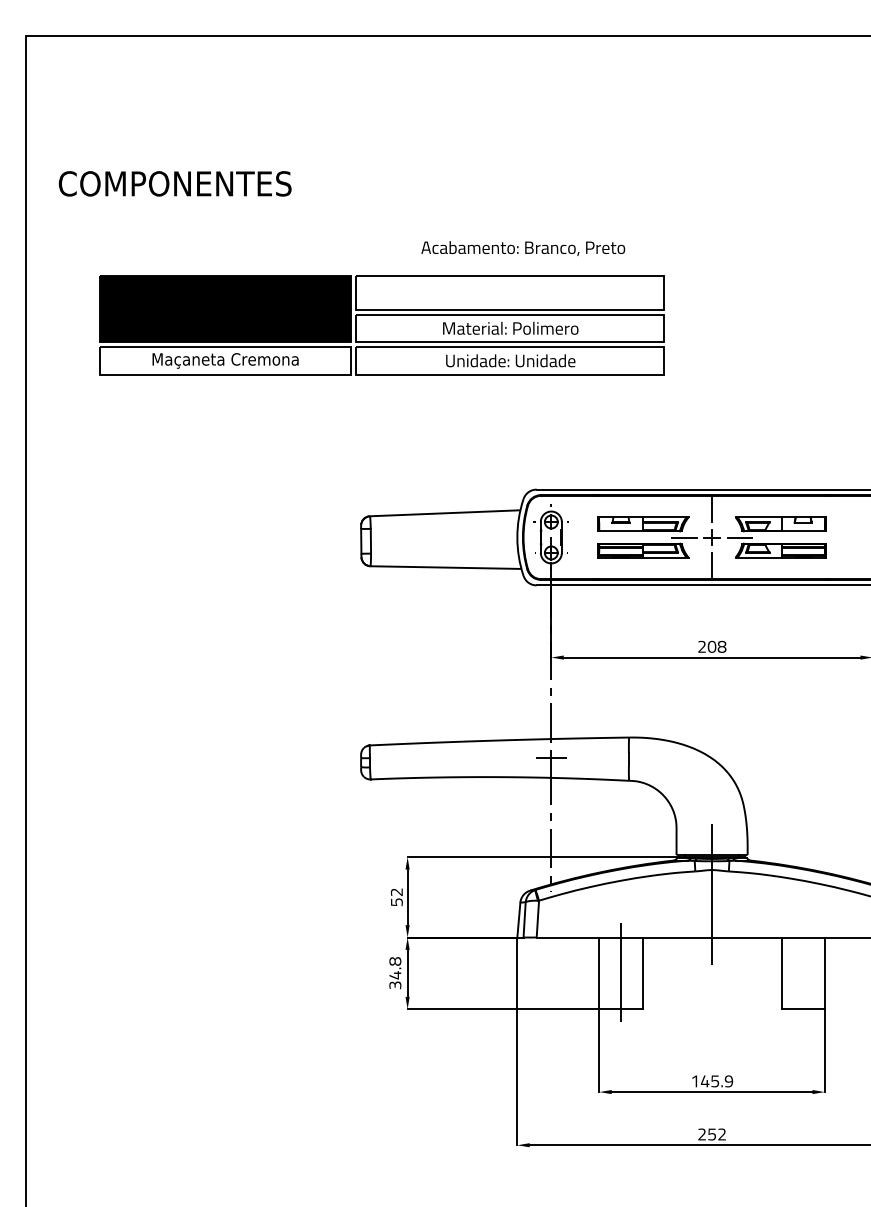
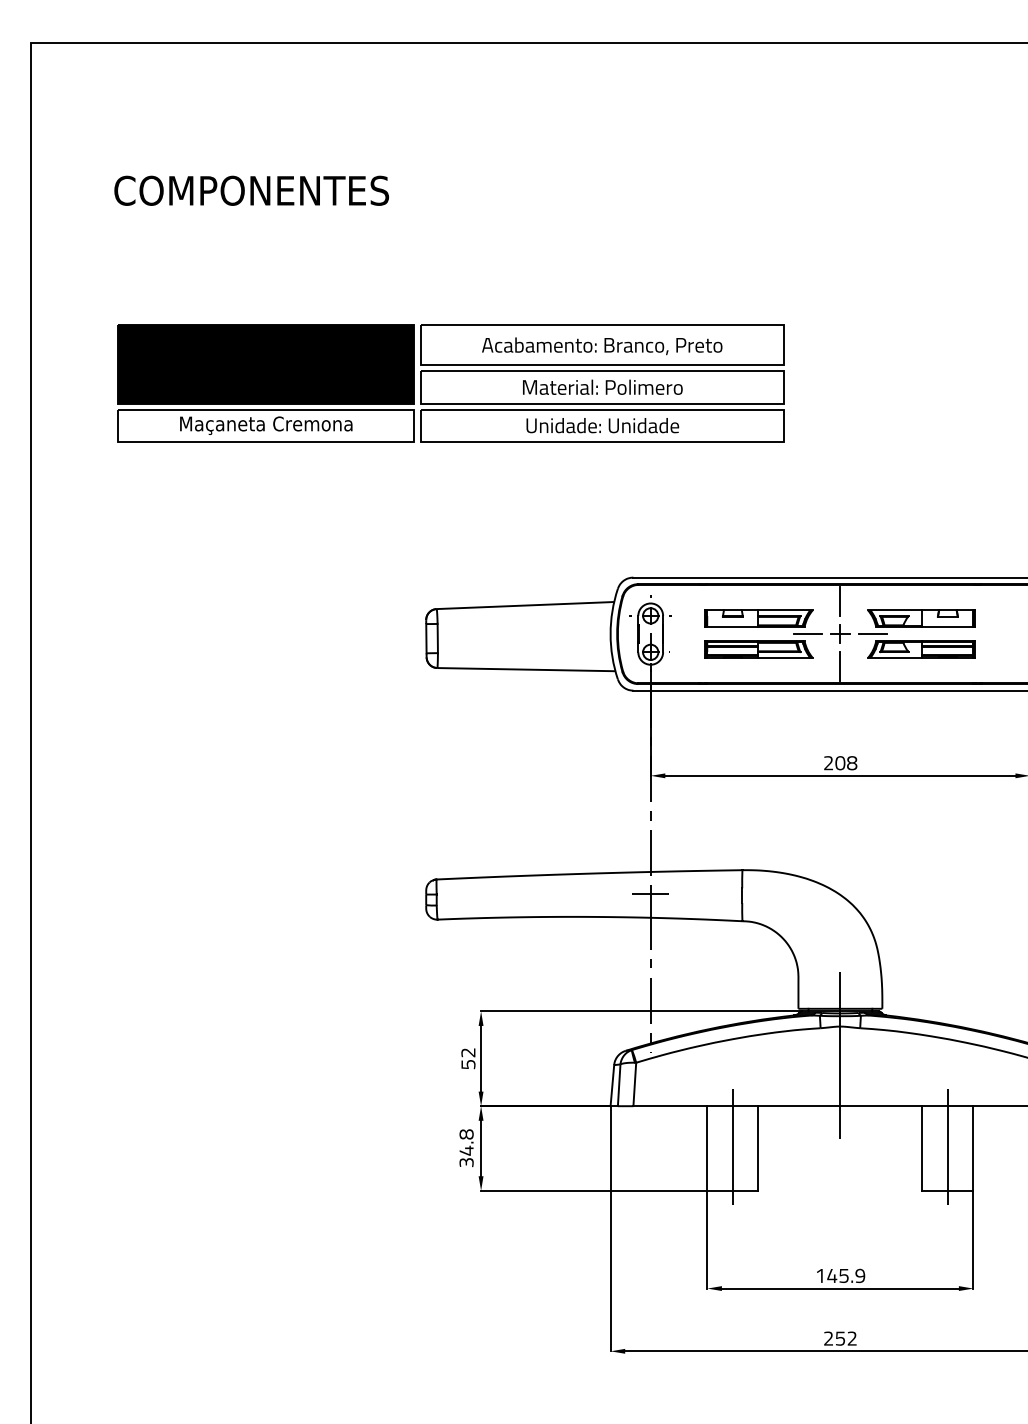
text: (174, 183) -> (250, 190), moved
text: (523, 248) -> (602, 346), moved
line: (803, 971) -> (948, 1146), added

